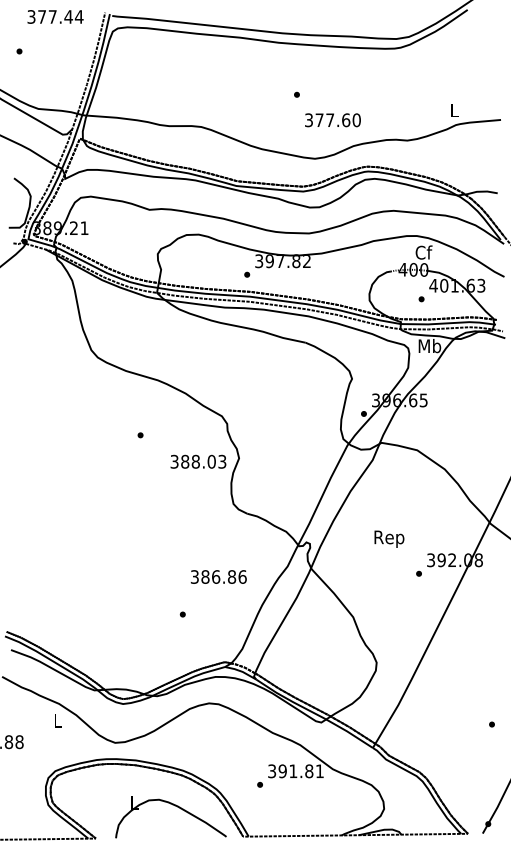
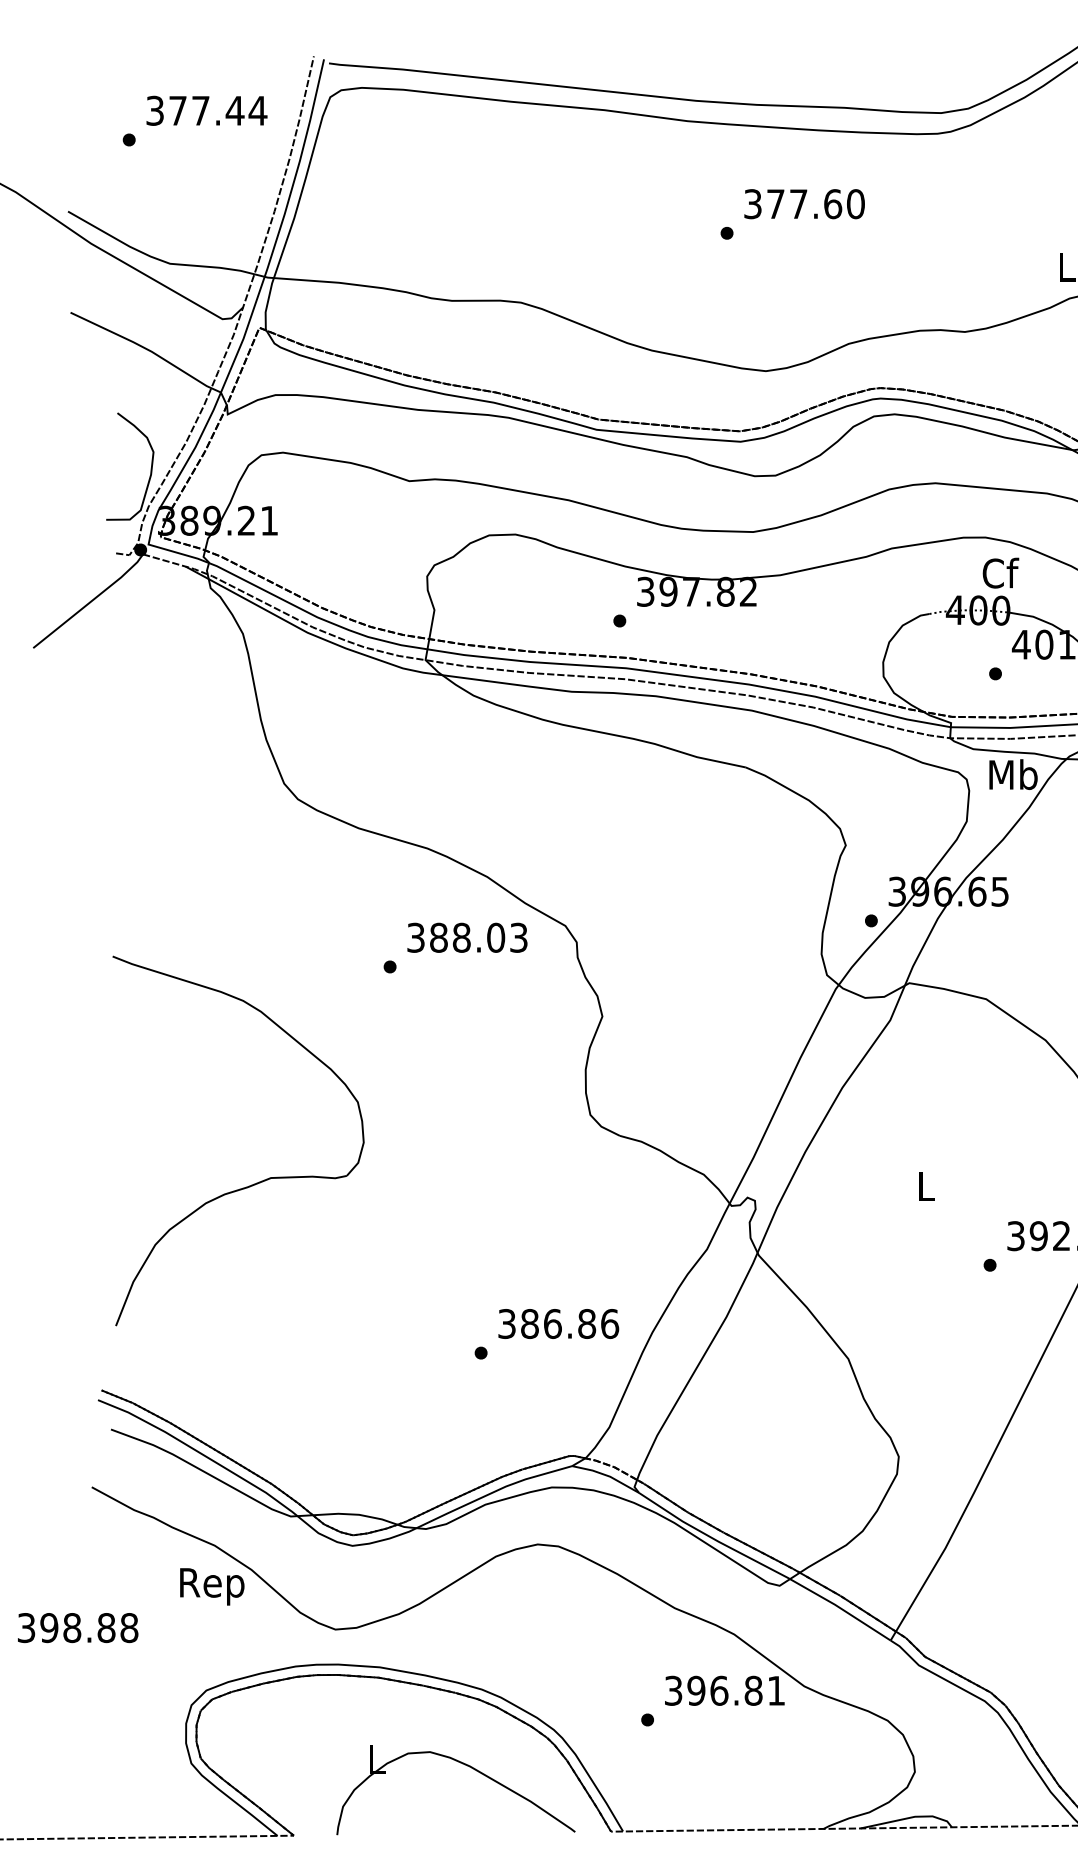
text: (55, 16) -> (206, 109), moved
text: (332, 120) -> (803, 204), moved
text: (198, 461) -> (467, 937), moved
part: (76, 535) -> (252, 1182), added
text: (389, 538) -> (926, 1189), Rep -> L
text: (218, 576) -> (557, 1322), moved
text: (57, 722) -> (211, 1585), L -> Rep
text: (293, 771) -> (719, 1691), 391.81 -> 396.81

